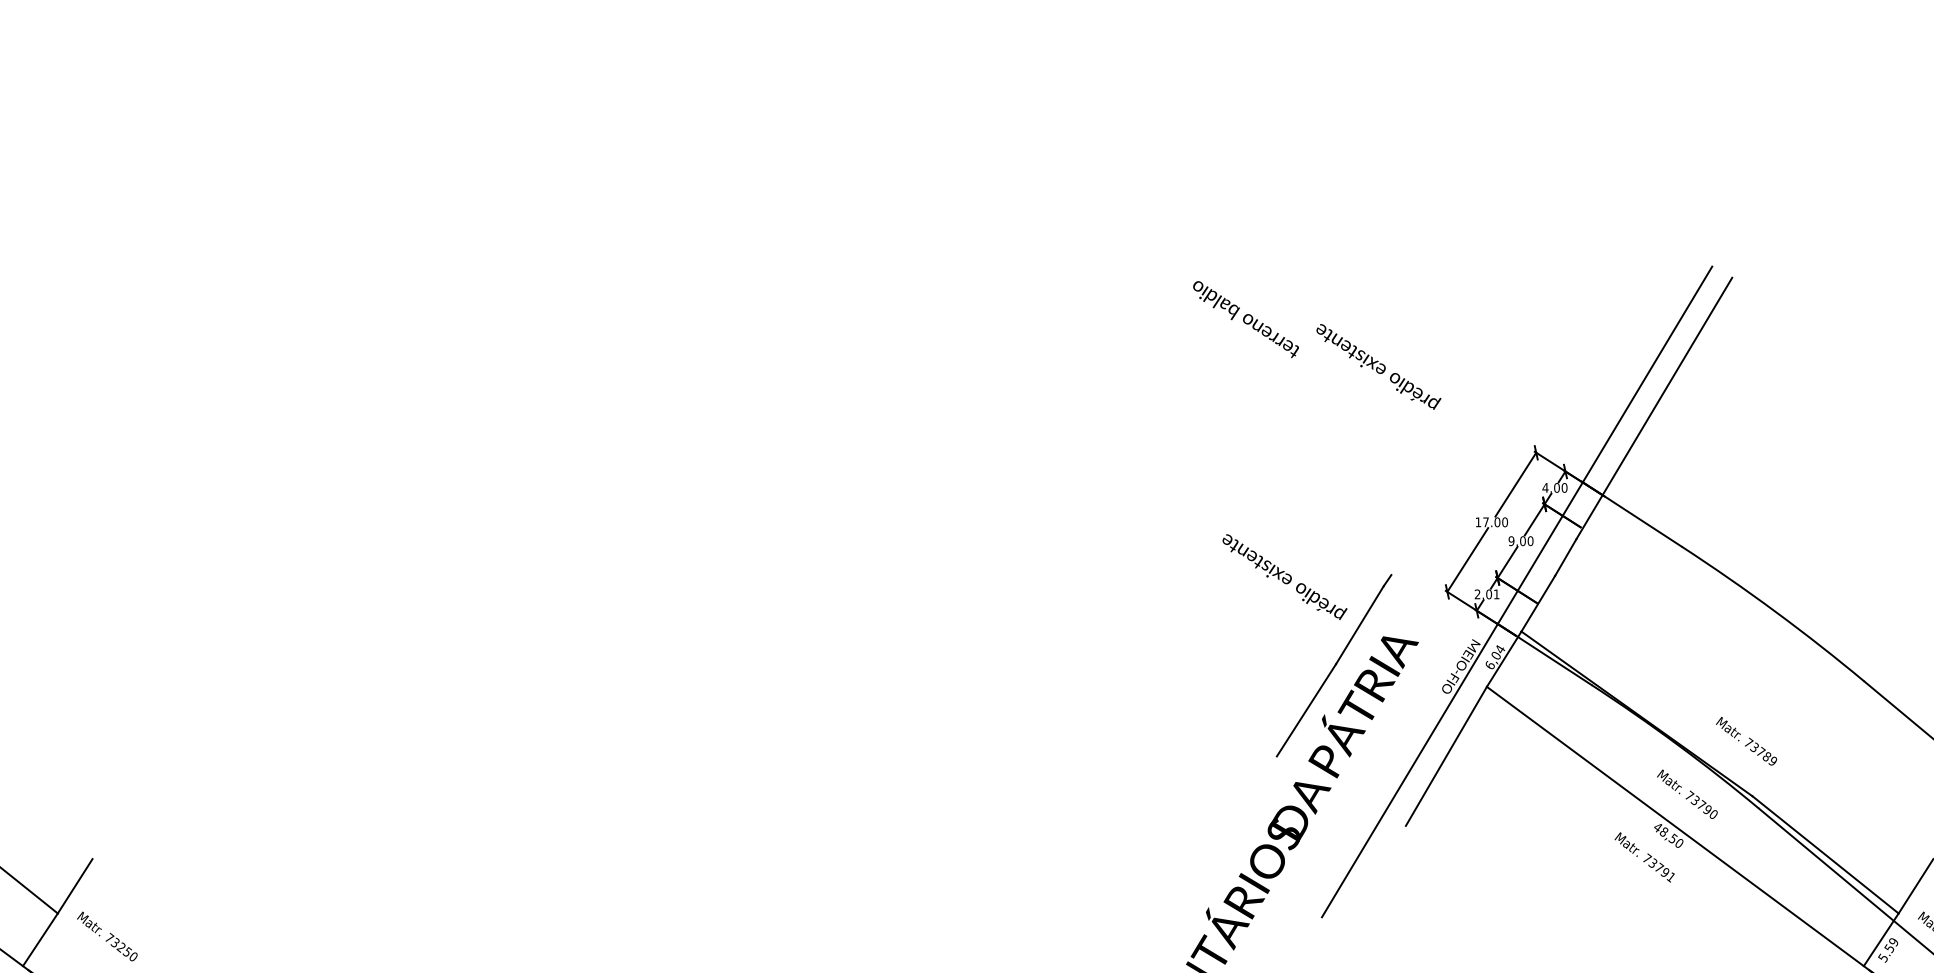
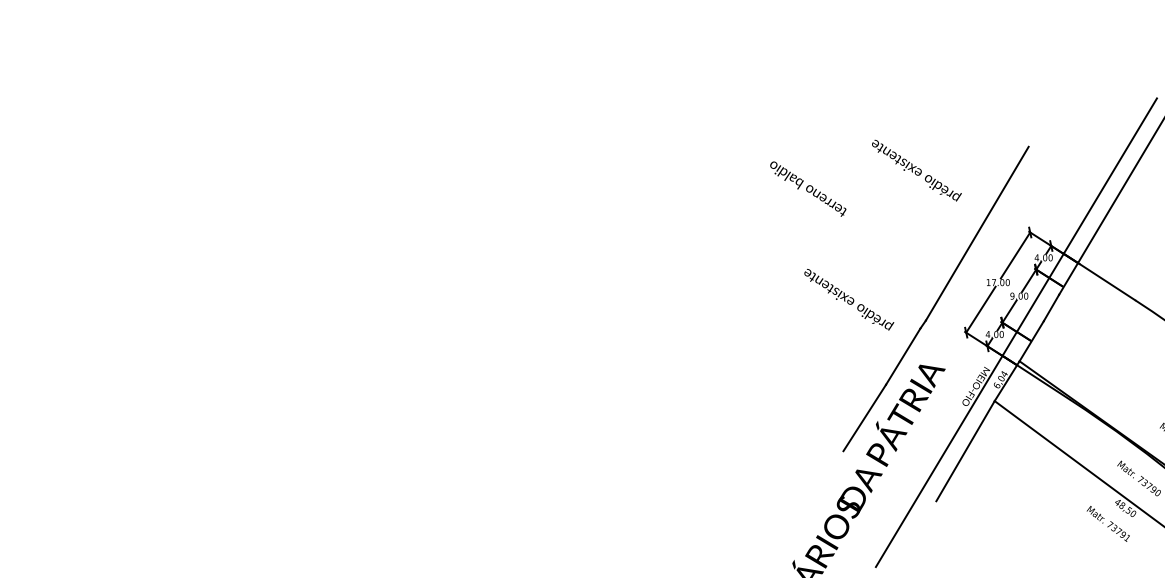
text: (1245, 319) -> (807, 189), moved
line: (1462, 454) -> (977, 233), added
text: (1284, 576) -> (848, 299), moved
text: (1486, 594) -> (994, 334), 2.01 -> 4.00

